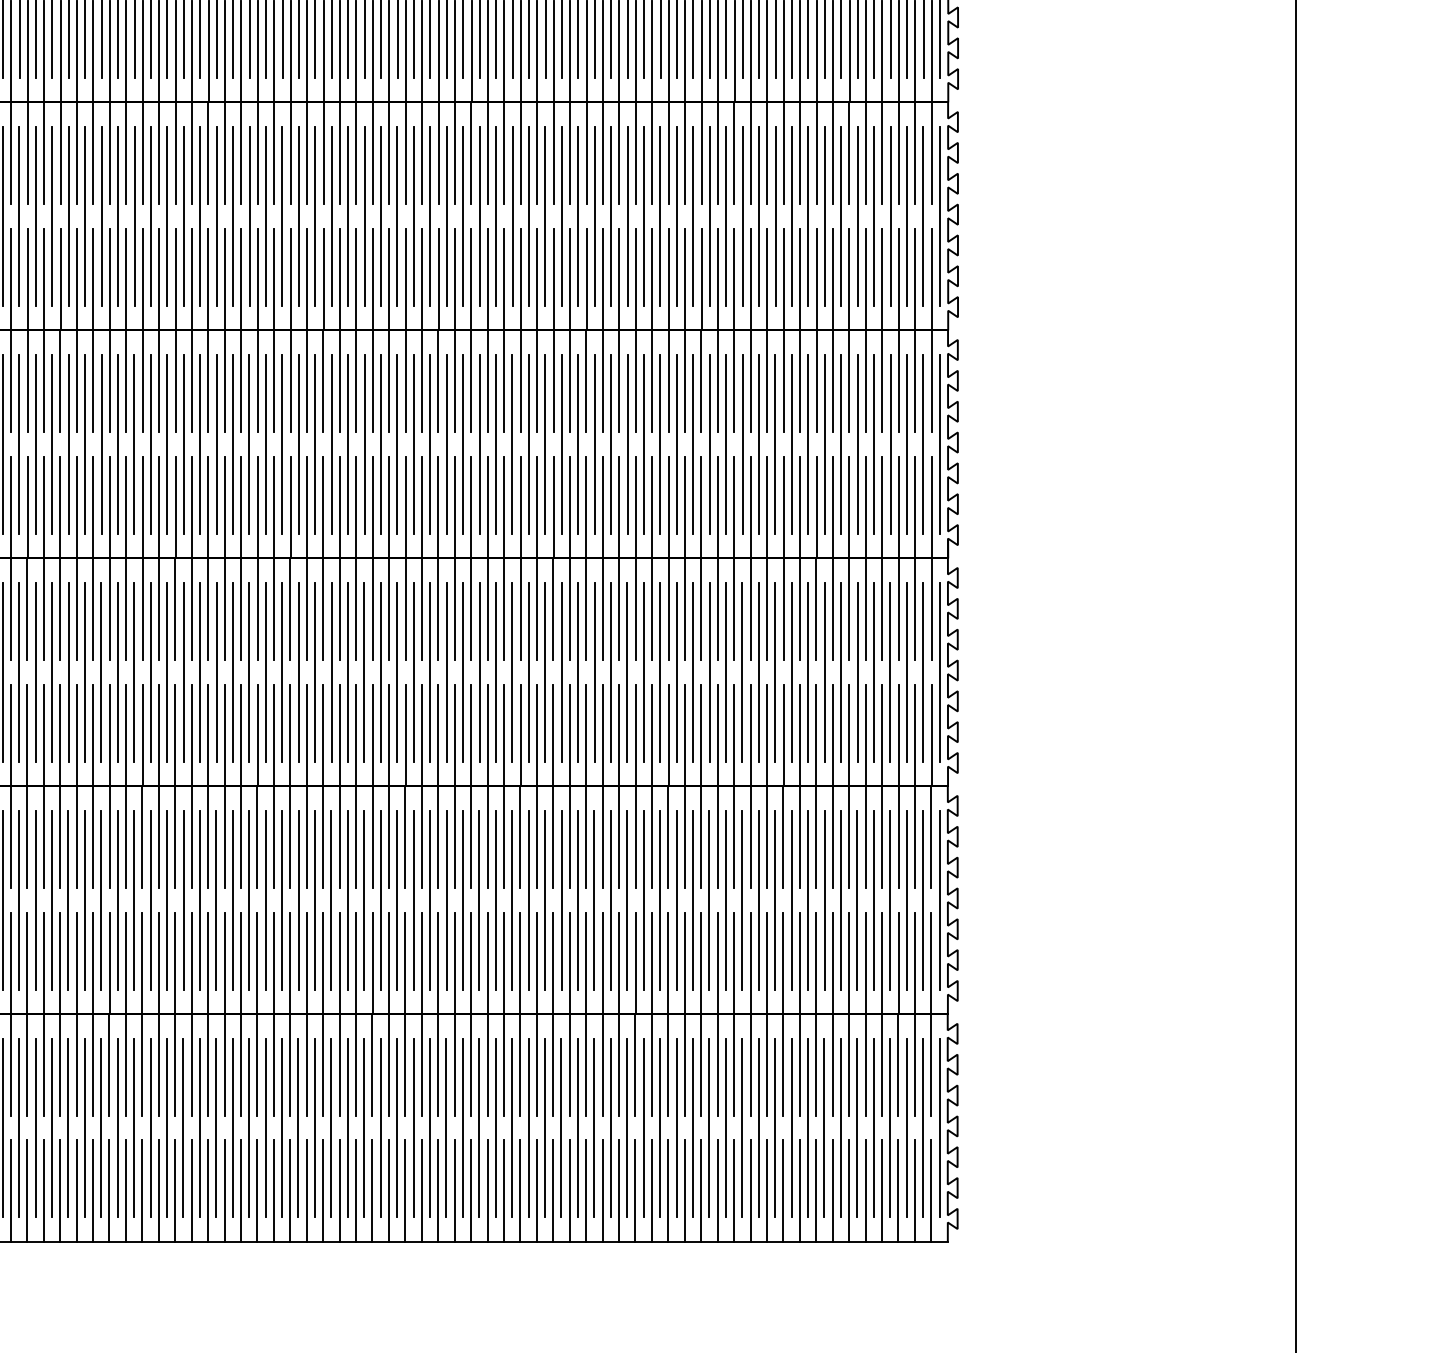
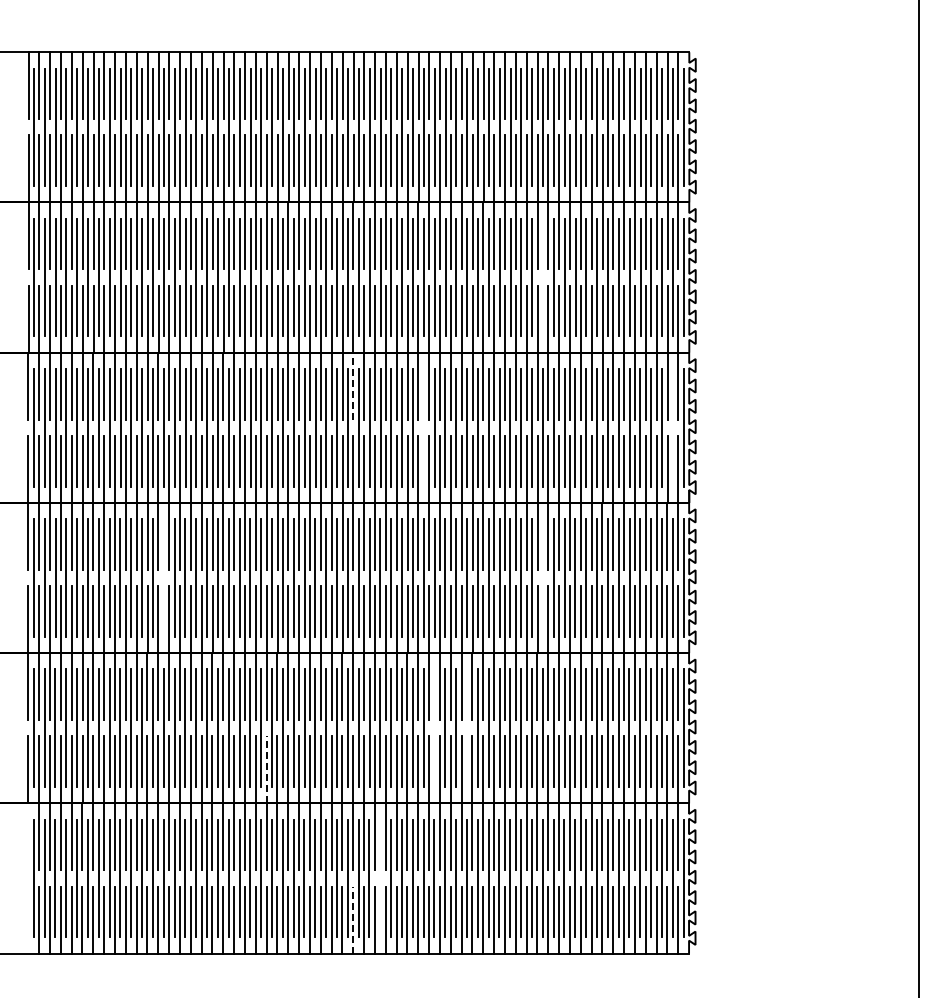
line: (726, 216) -> (543, 277), removed
line: (438, 380) -> (353, 385), solid -> dashed
line: (544, 443) -> (423, 427), removed
line: (922, 443) -> (672, 427), removed
line: (150, 671) -> (163, 577), removed
line: (725, 671) -> (542, 577), removed
line: (561, 900) -> (434, 728), removed
line: (611, 900) -> (467, 728), removed
line: (306, 962) -> (266, 769), solid -> dashed
line: (479, 1128) -> (380, 878), removed
line: (438, 1190) -> (353, 919), solid -> dashed

